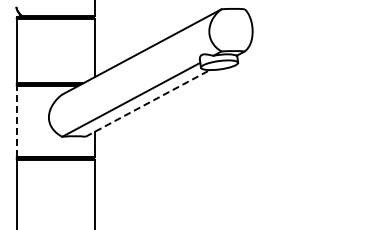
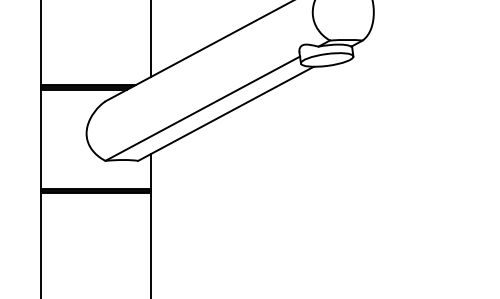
line: (147, 103) -> (225, 113), dashed -> solid
line: (16, 120) -> (40, 137), dashed -> solid

